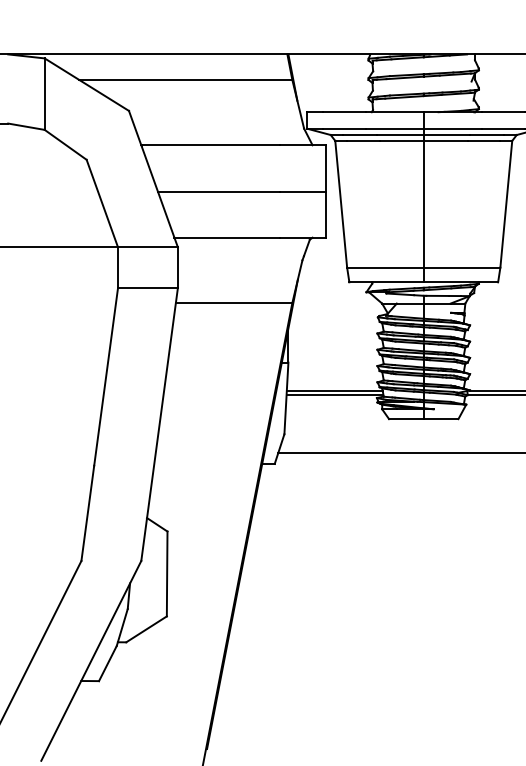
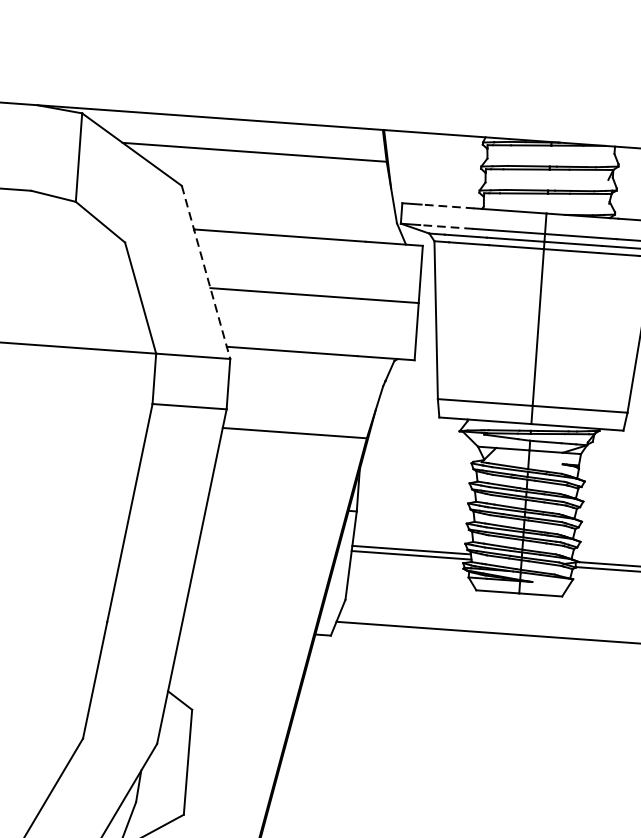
line: (343, 112) -> (447, 206), solid -> dashed
line: (343, 128) -> (445, 226), solid -> dashed
line: (153, 179) -> (206, 272), solid -> dashed

